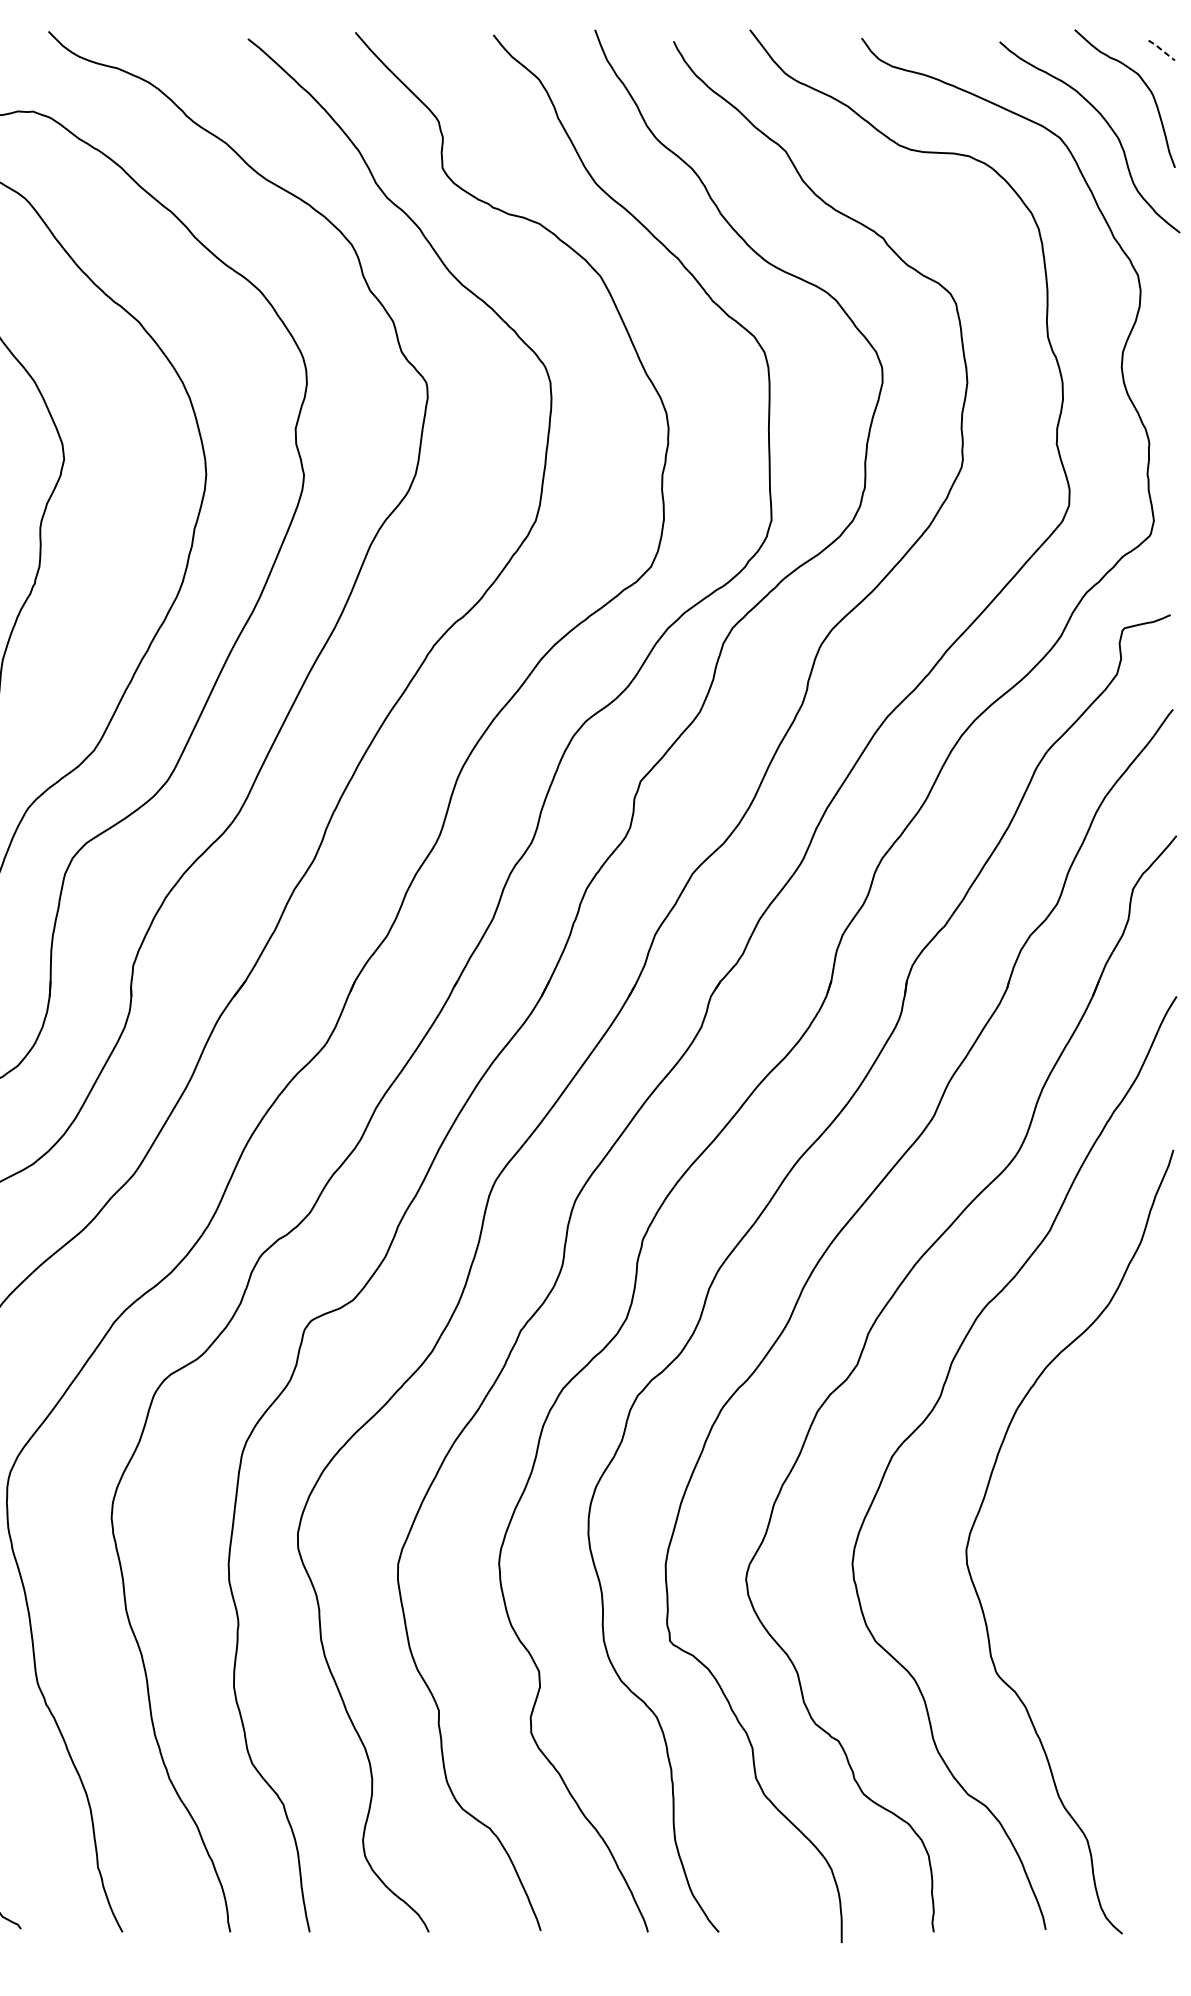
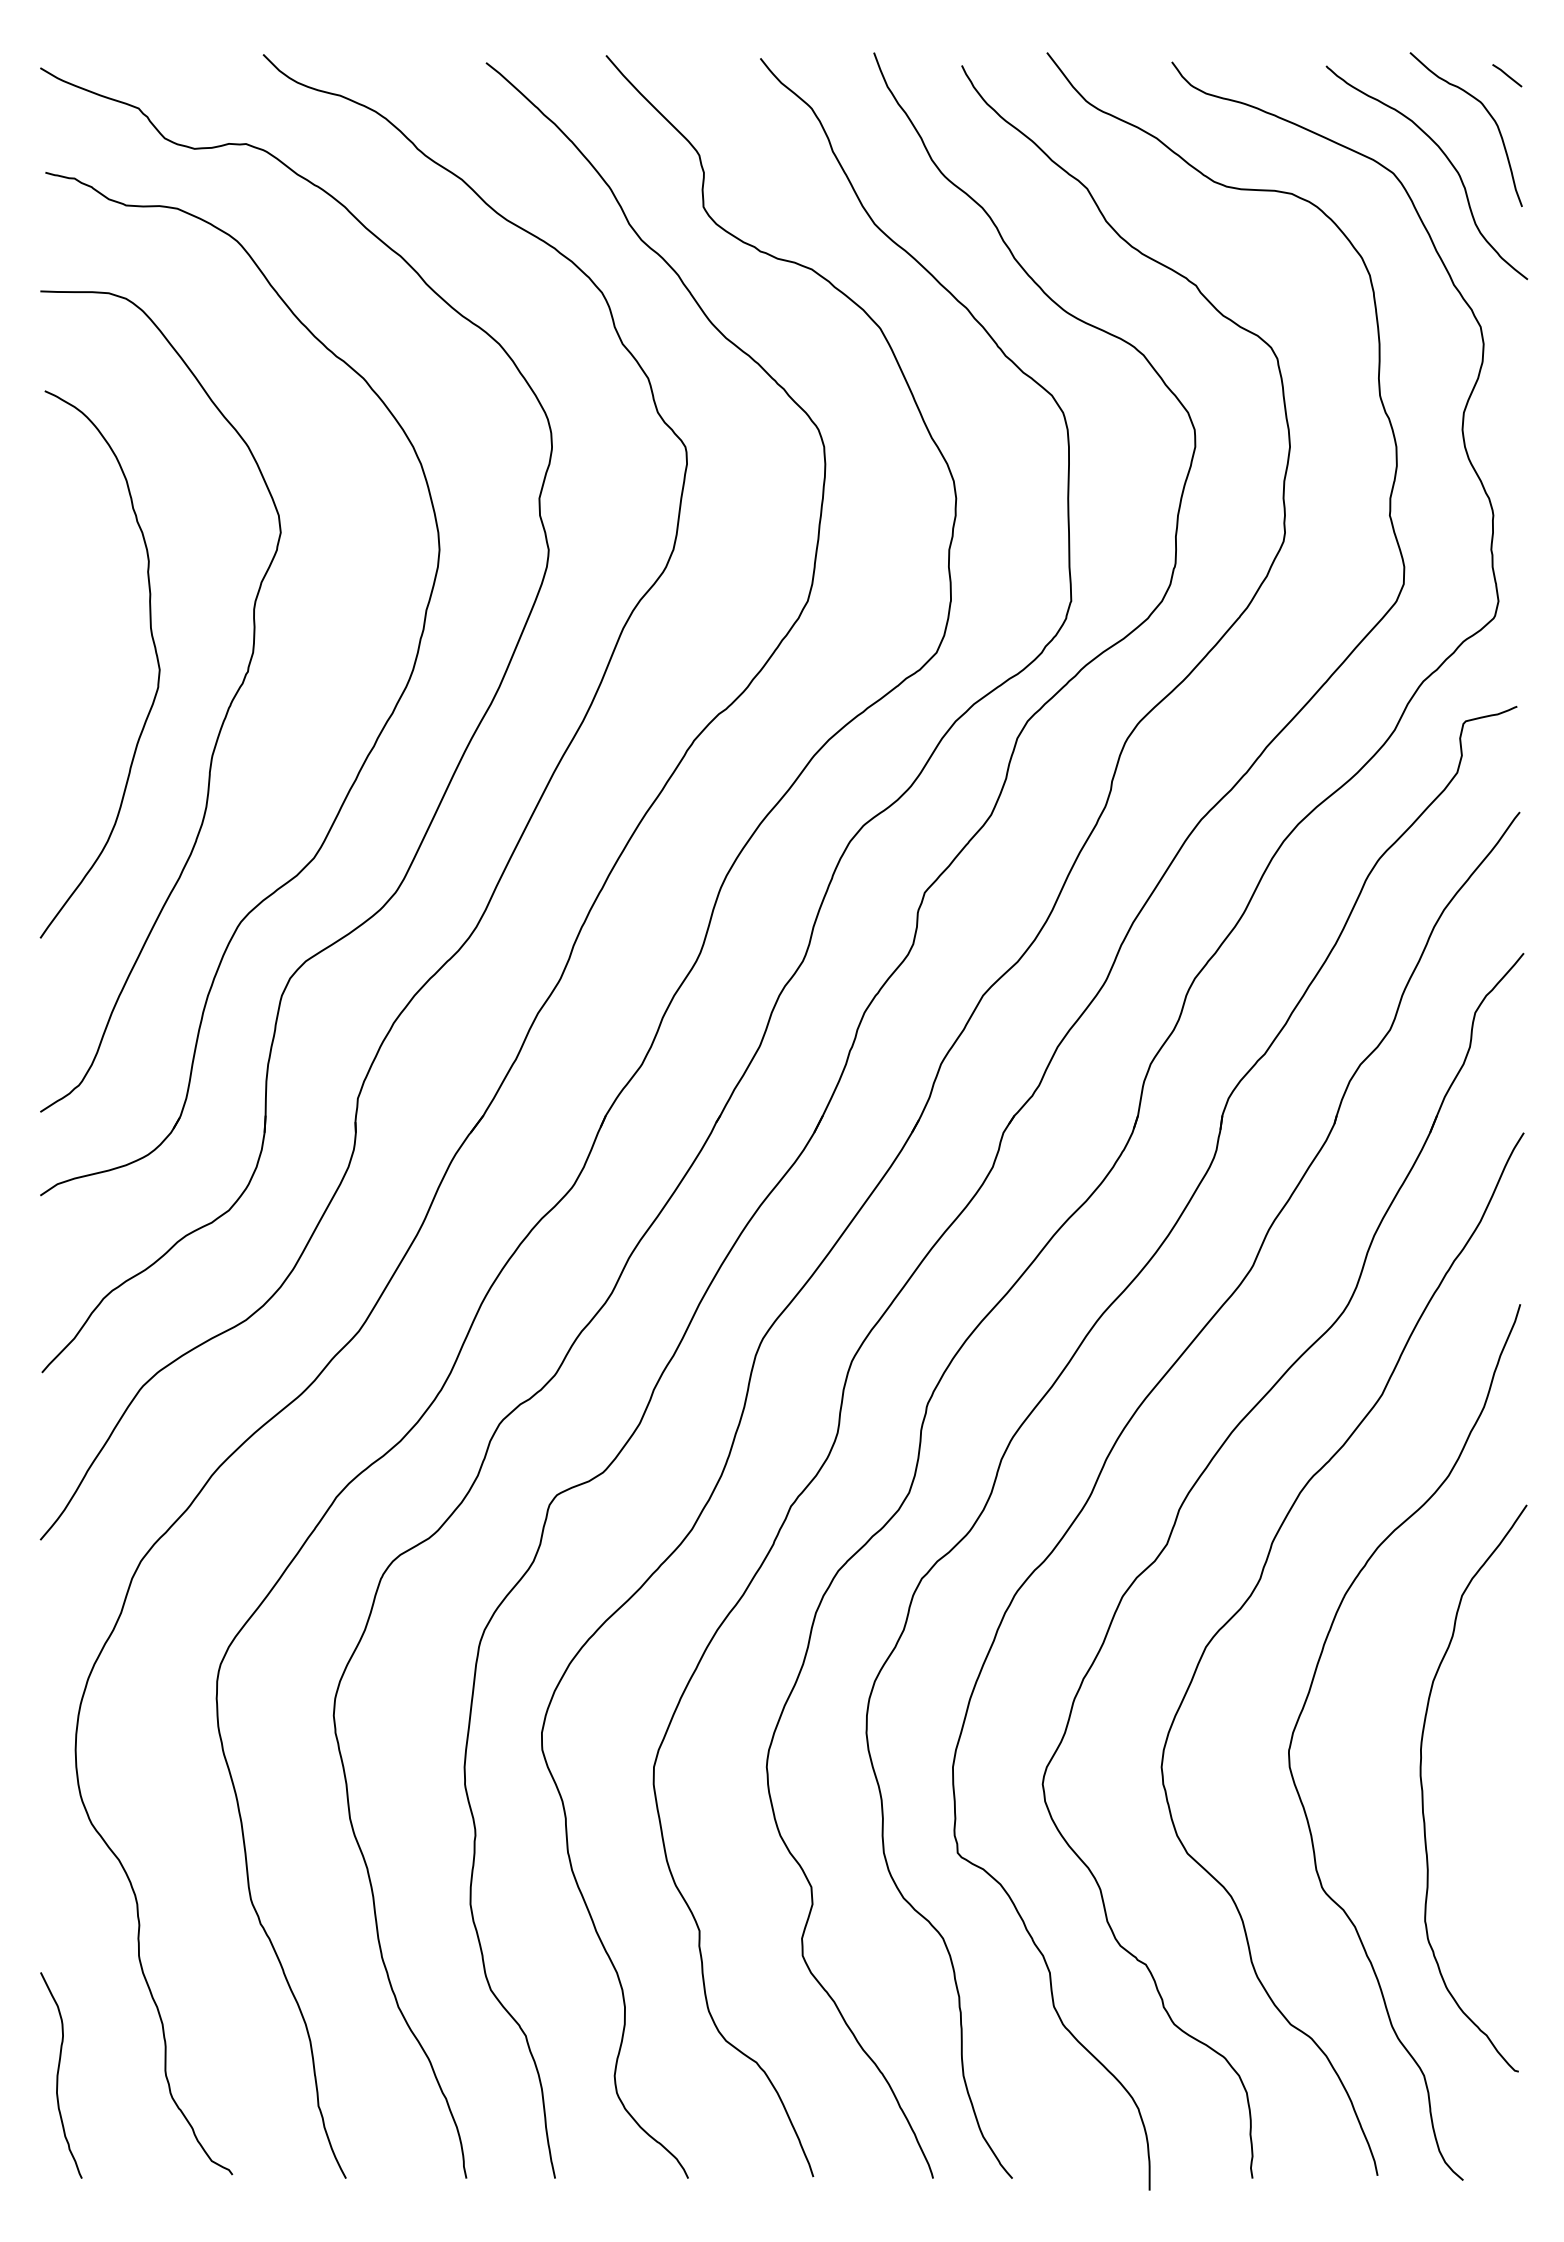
line: (1161, 50) -> (1507, 75), dashed -> solid
curve: (1086, 1585) -> (1423, 1790), added

